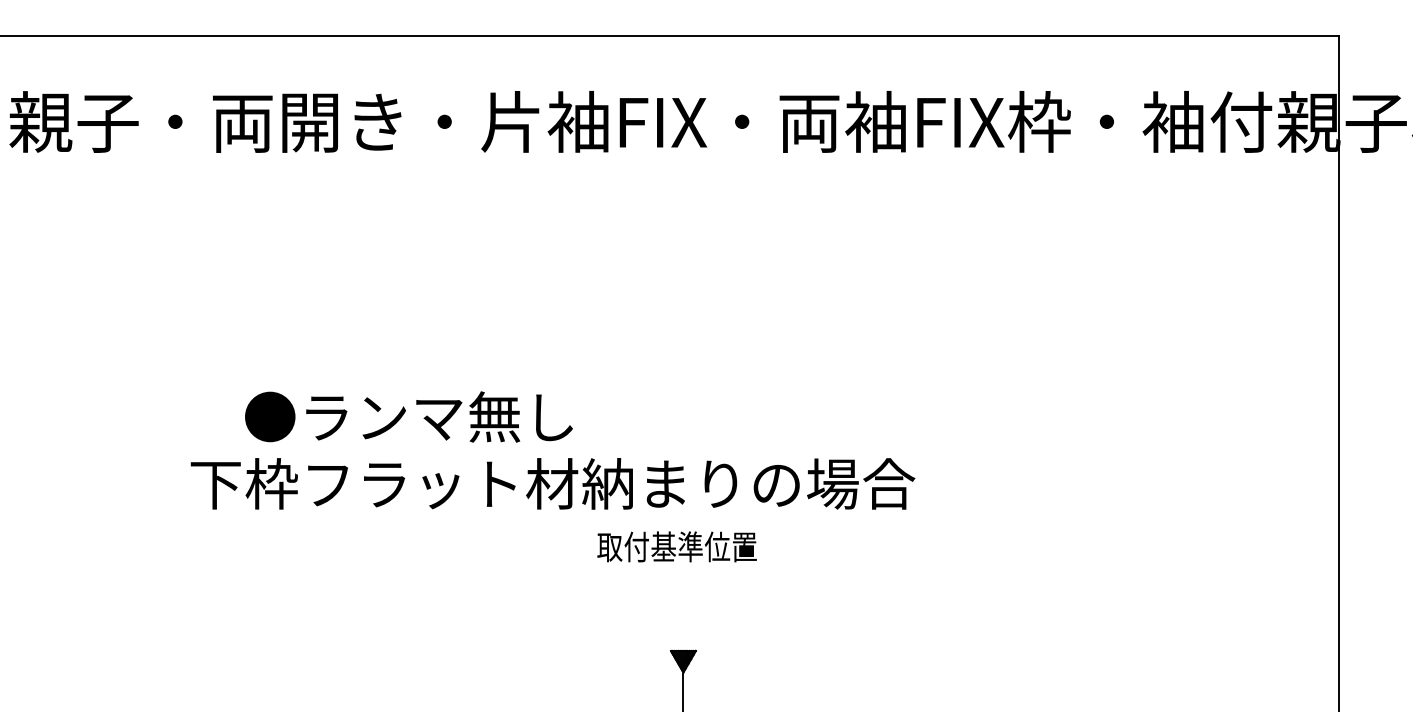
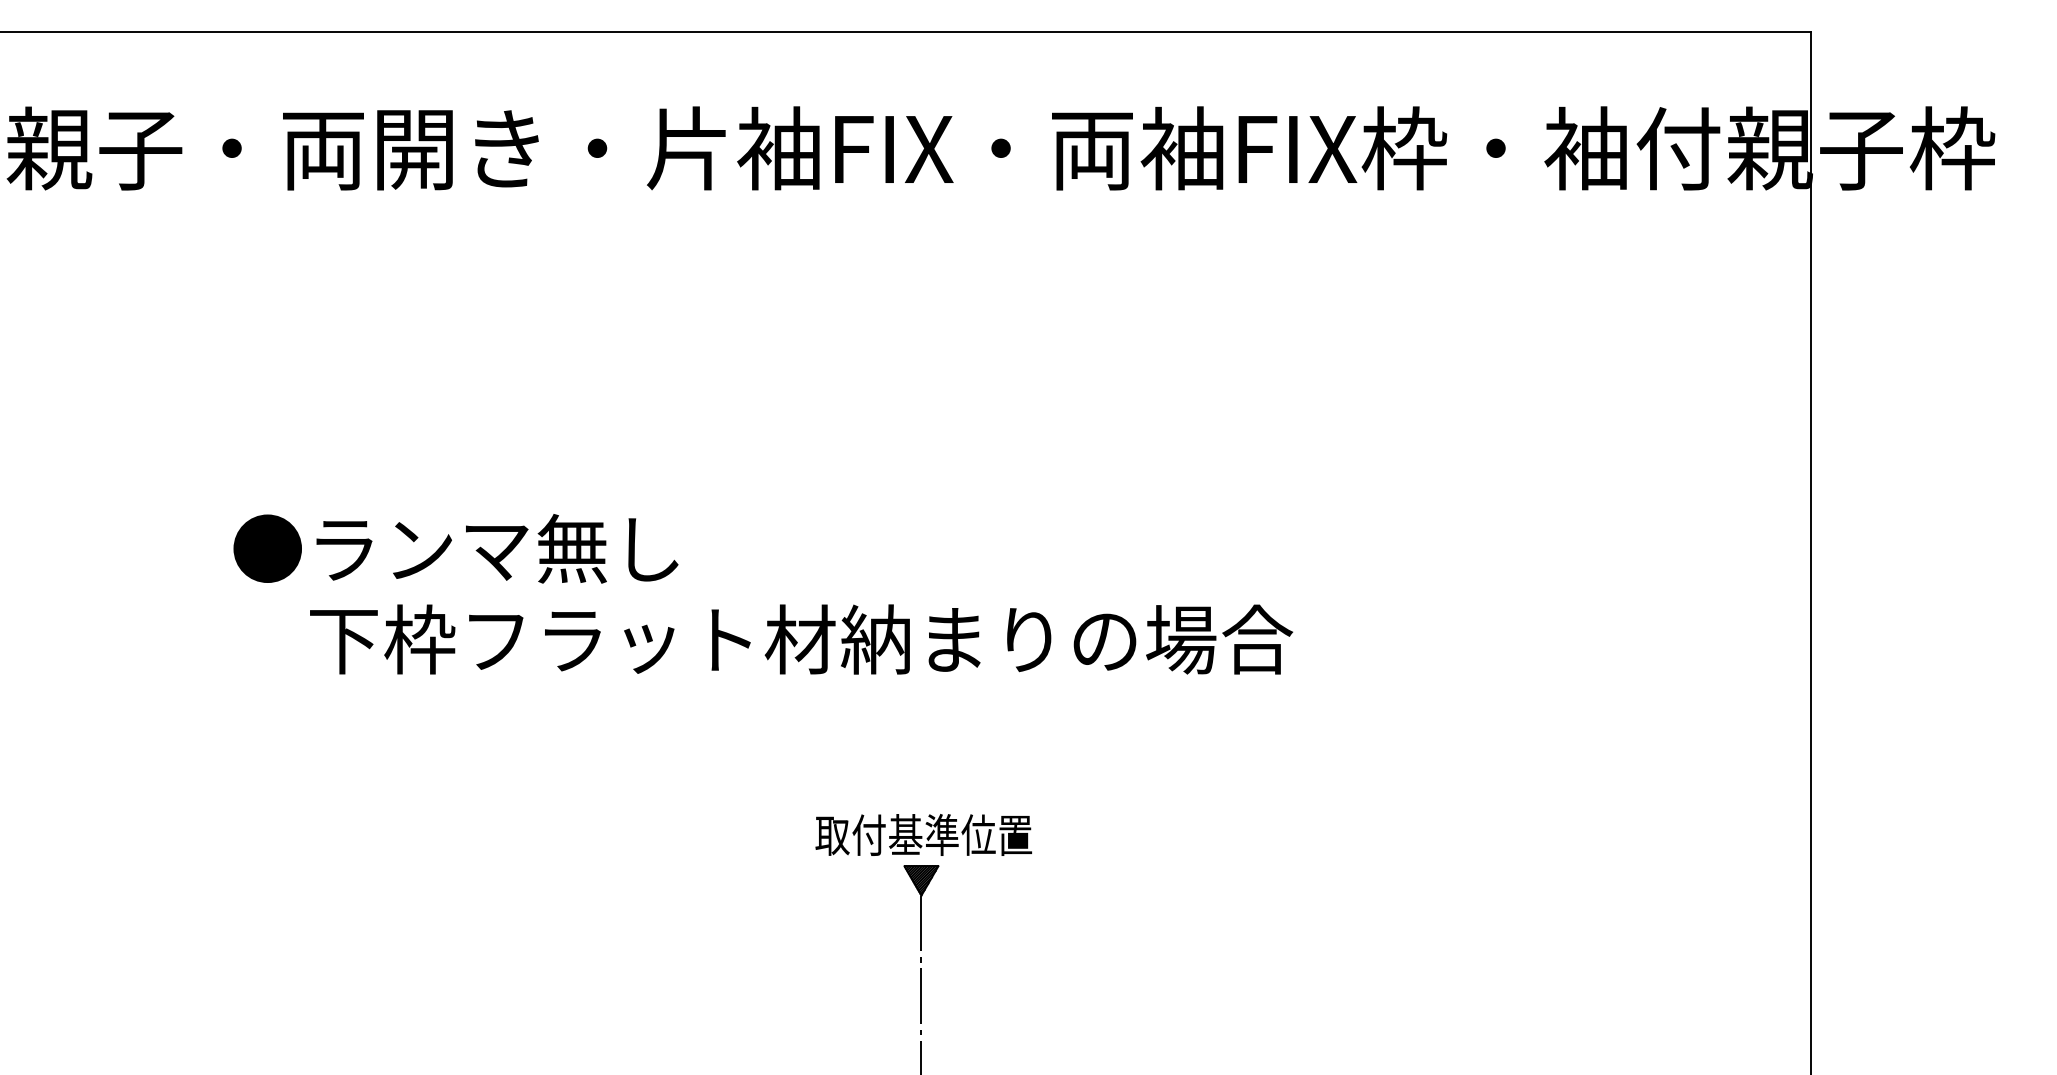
text: (408, 416) -> (455, 548), moved
text: (553, 483) -> (801, 639), moved
text: (676, 546) -> (923, 834), moved

